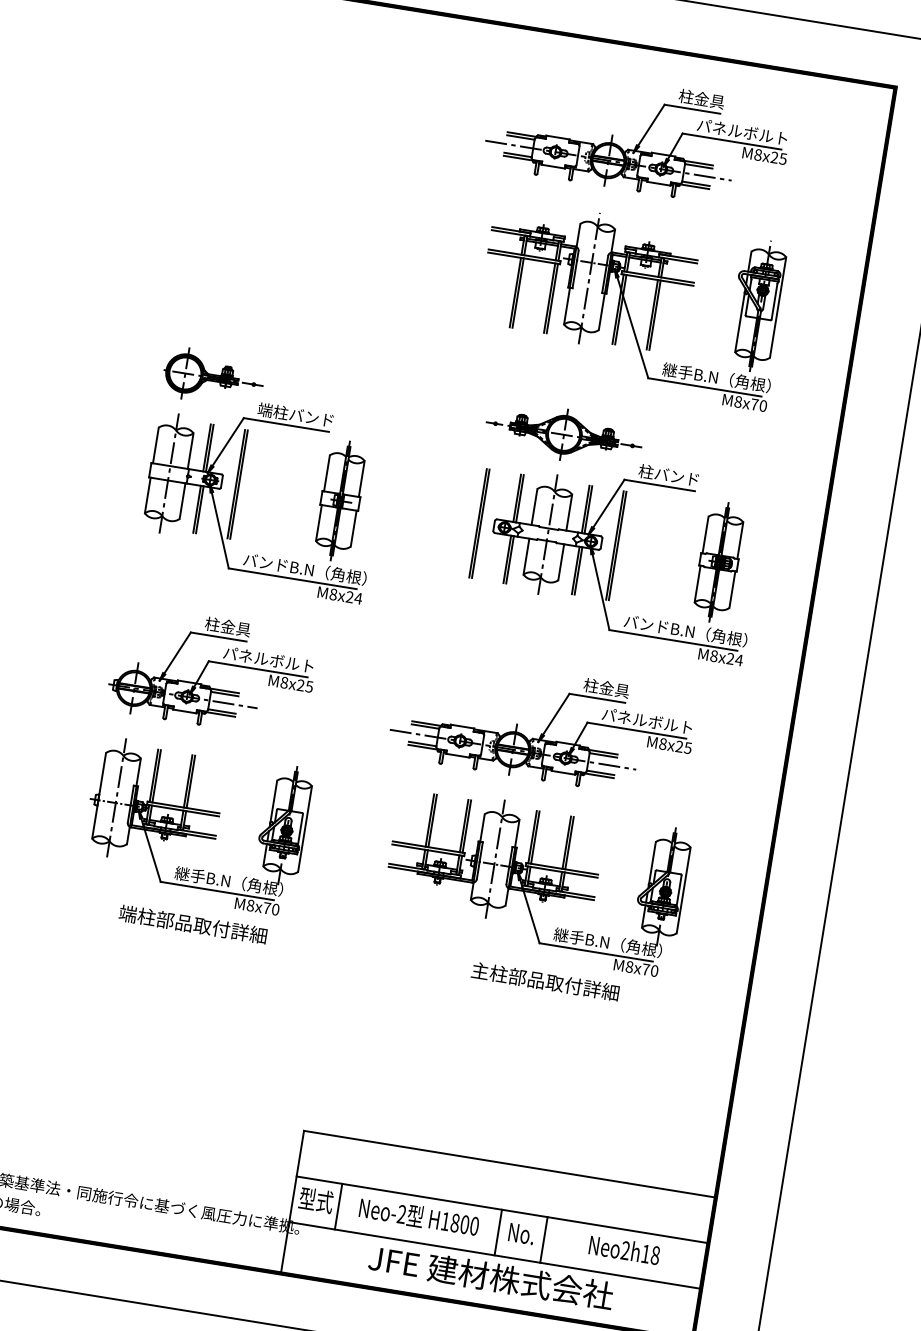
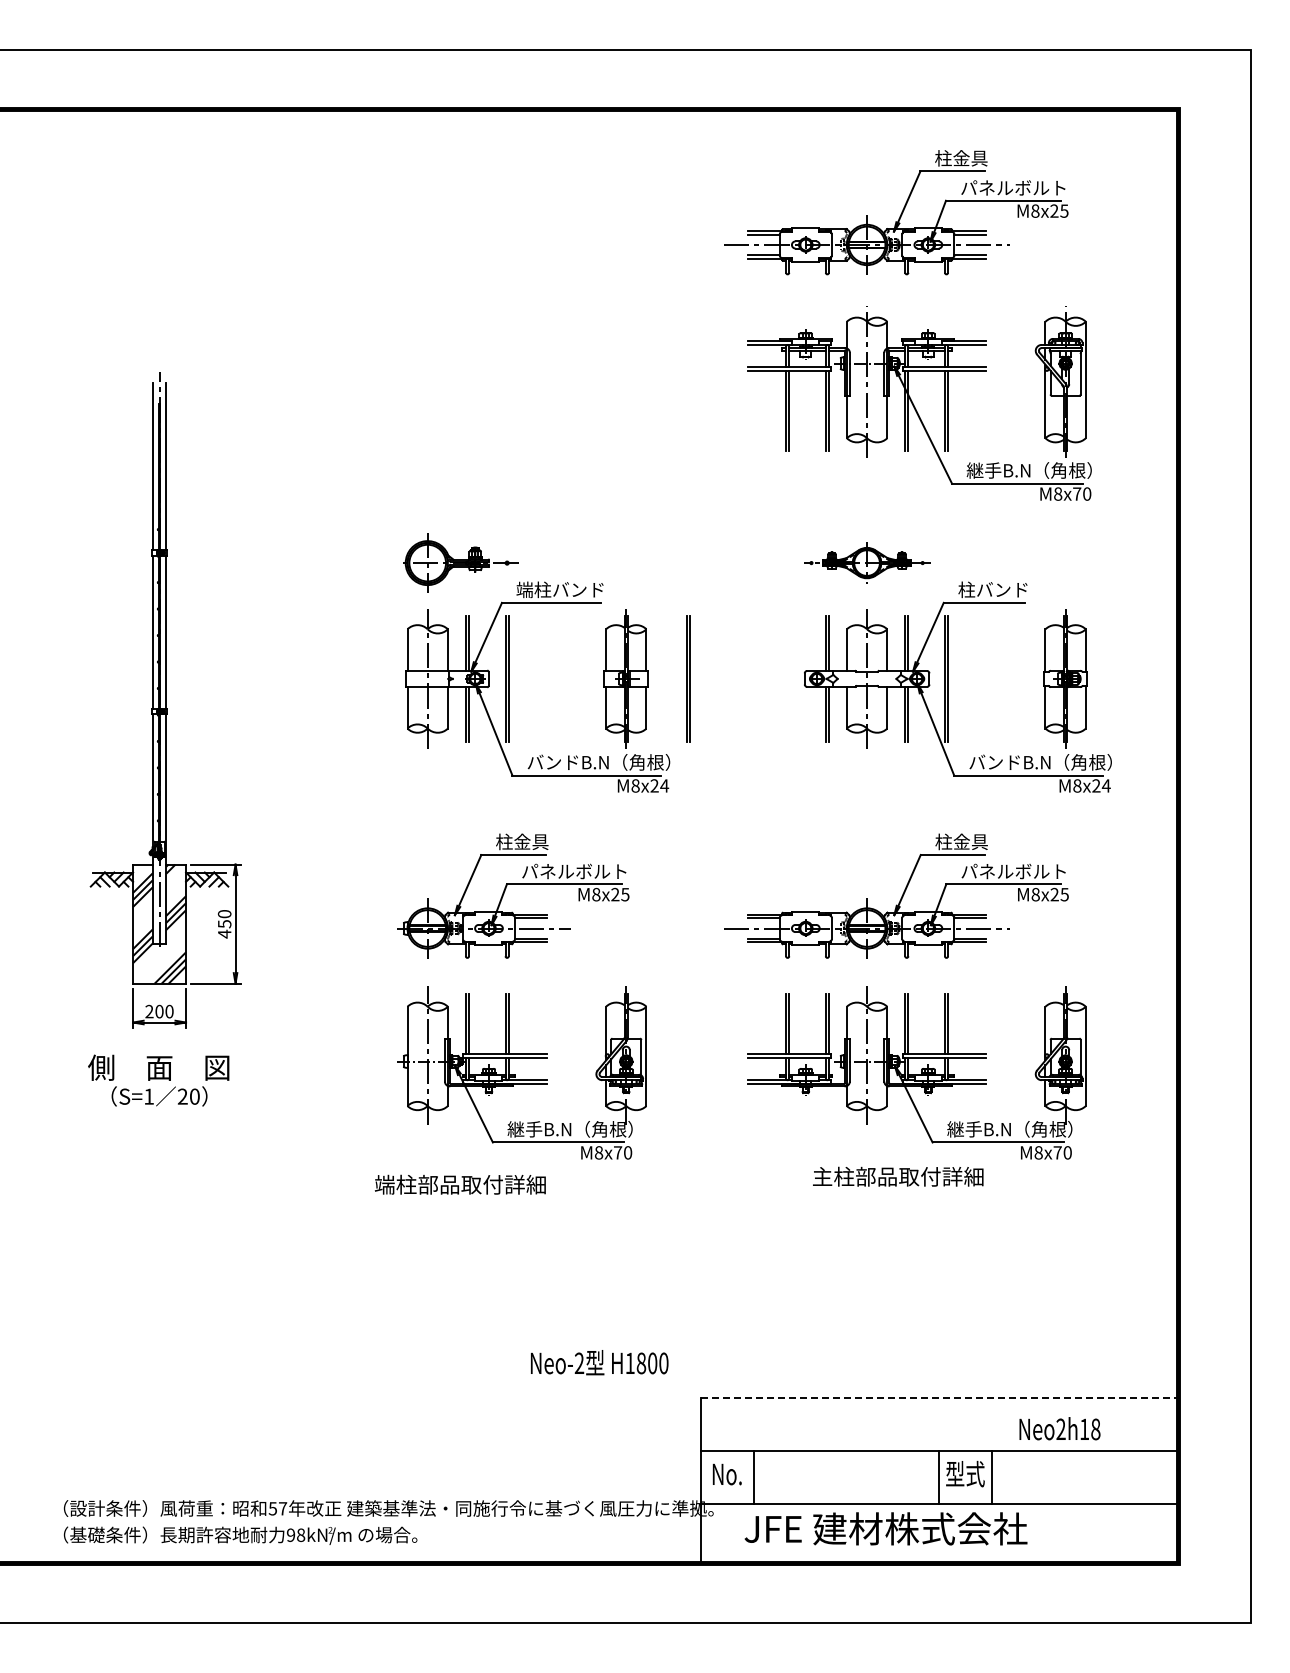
part: (563, 434) -> (866, 562), size x0.7
line: (478, 523) -> (687, 678), moved
text: (192, 924) -> (459, 1184), moved
text: (545, 981) -> (898, 1176), moved
line: (509, 1163) -> (939, 1397), solid -> dashed
text: (315, 1199) -> (726, 1473), 型式 -> No.
text: (419, 1216) -> (599, 1362), moved
text: (521, 1233) -> (965, 1473), No. -> 型式
text: (624, 1249) -> (1059, 1428), moved
text: (490, 1276) -> (885, 1528), moved

